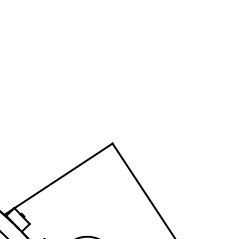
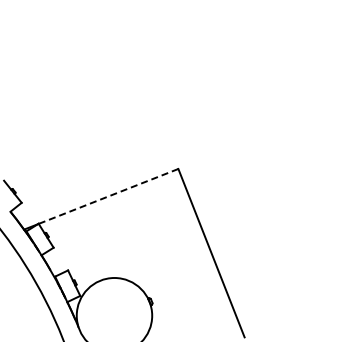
line: (63, 175) -> (108, 196), solid -> dashed

